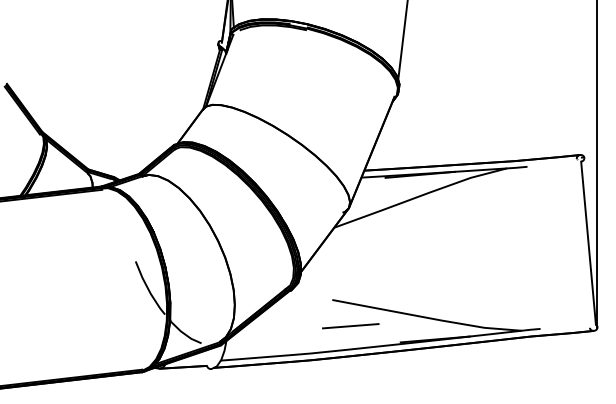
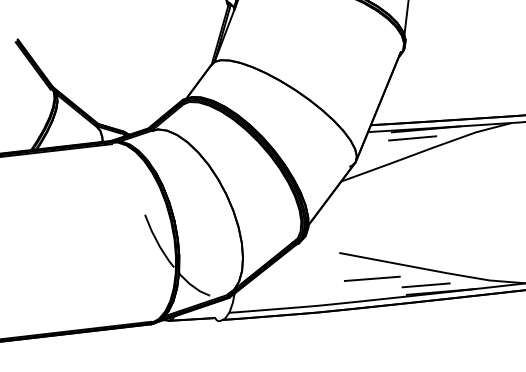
line: (406, 183) -> (412, 137), added
line: (350, 326) -> (372, 279), moved
line: (420, 332) -> (426, 285), added

